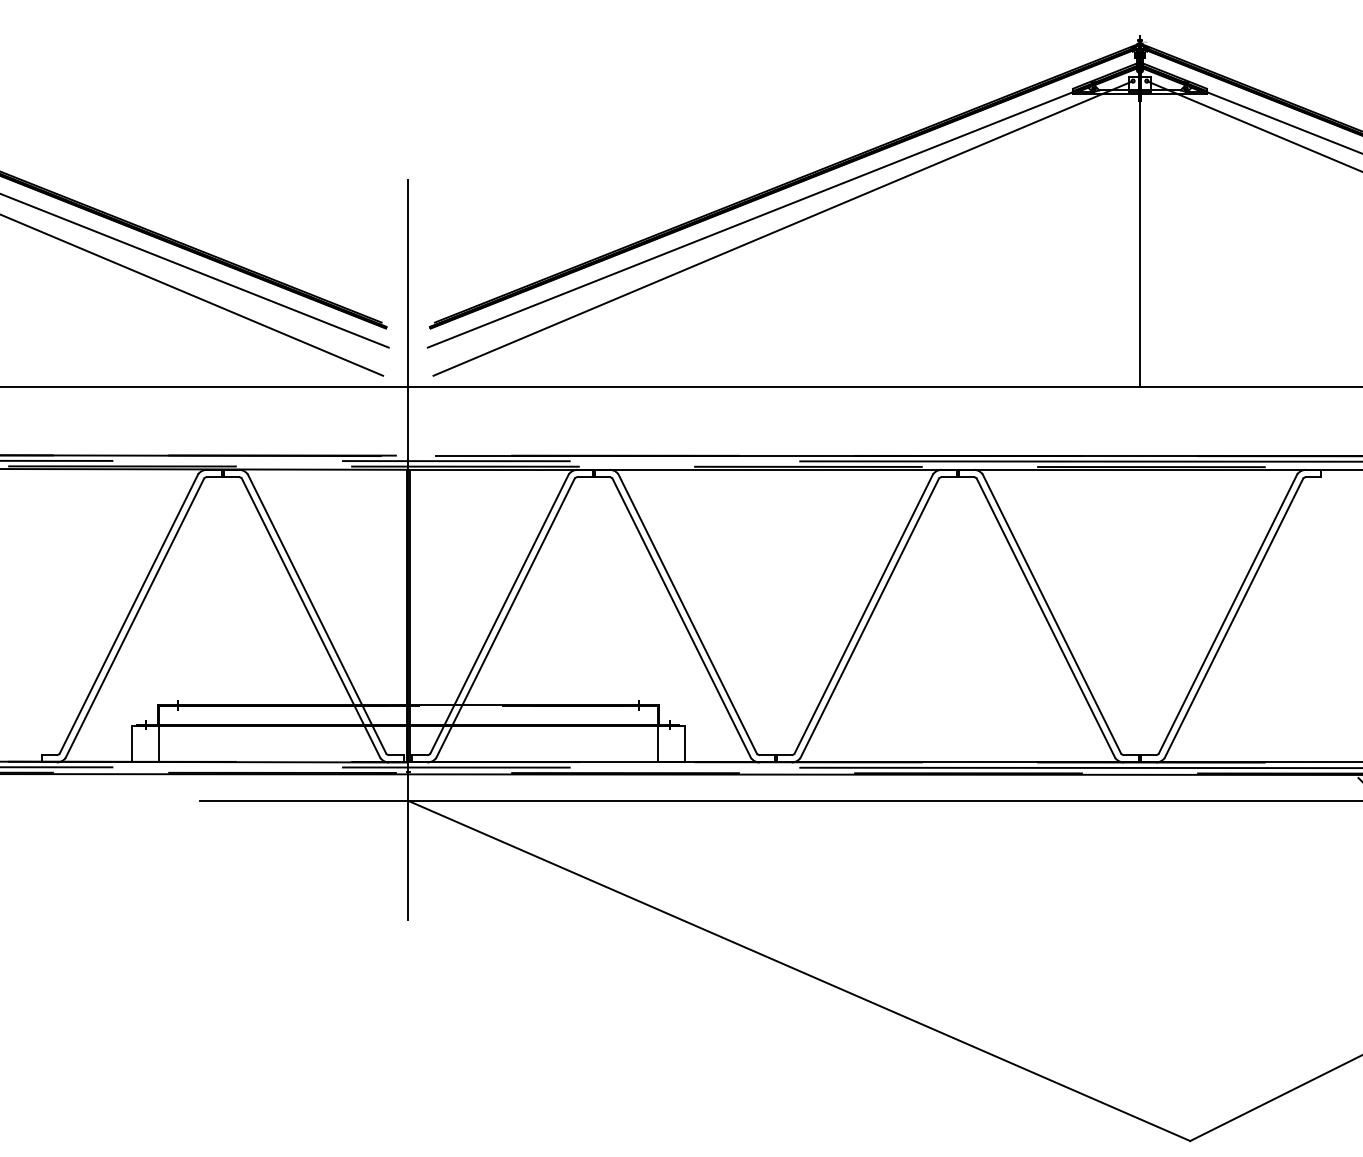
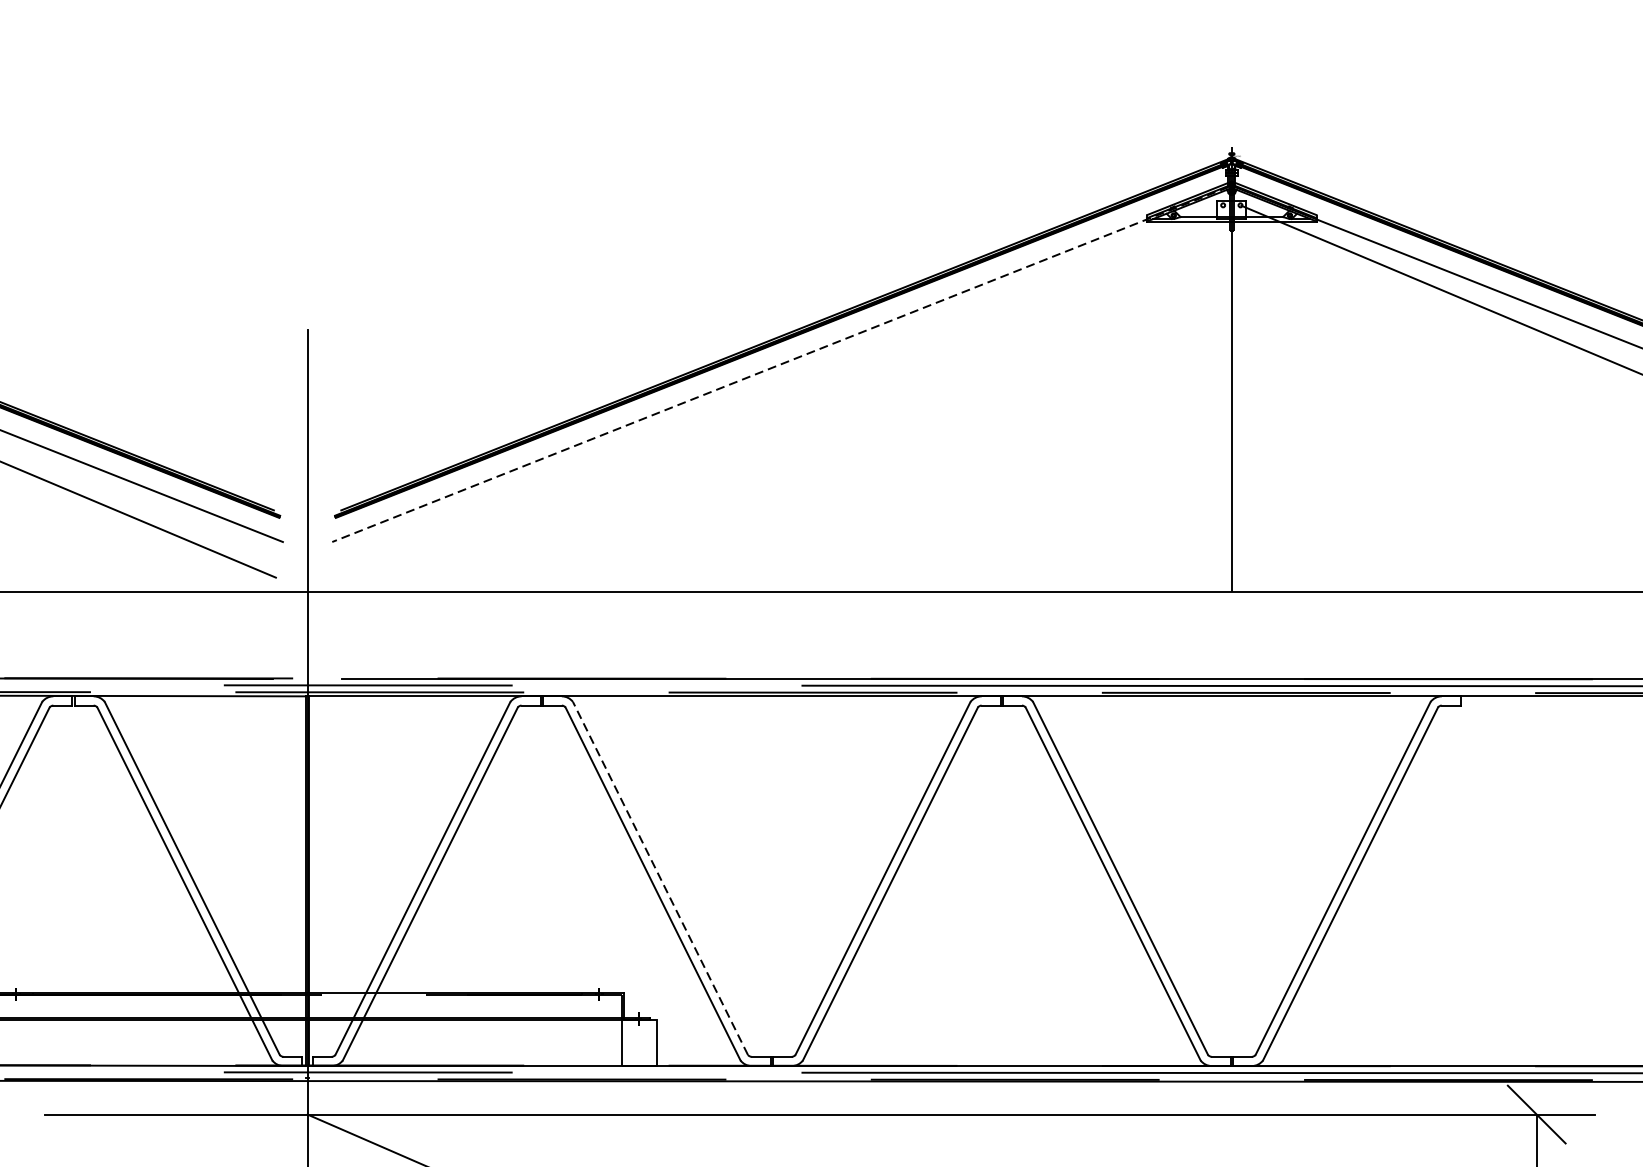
line: (782, 207) -> (780, 365), solid -> dashed
line: (782, 228) -> (780, 391), removed
line: (687, 613) -> (660, 877), solid -> dashed

